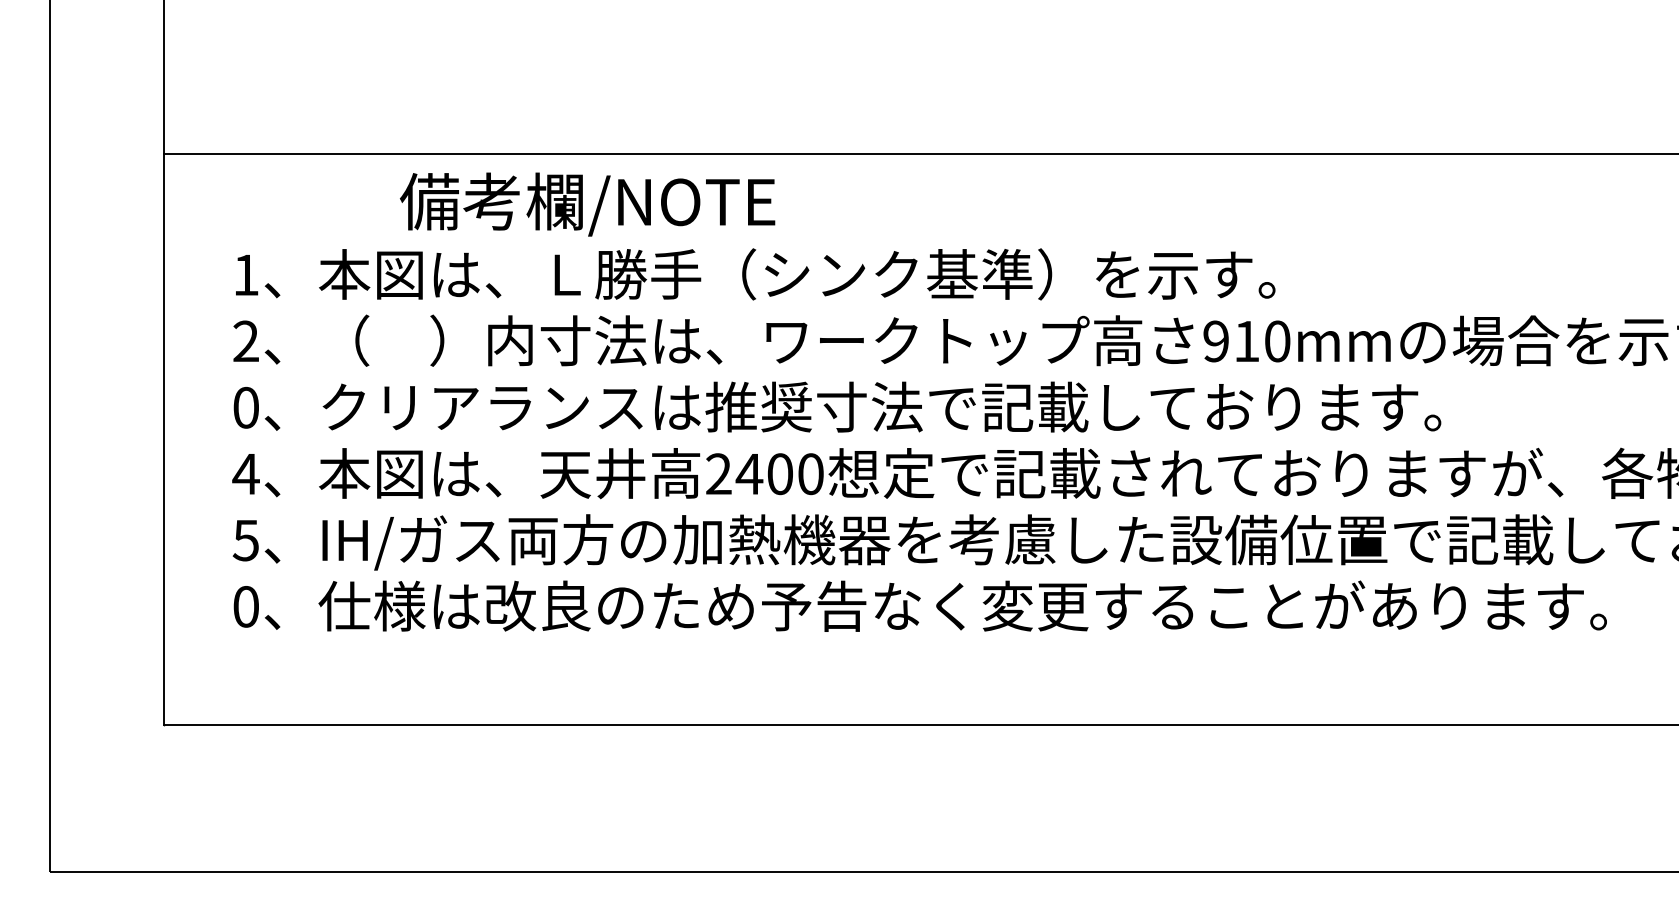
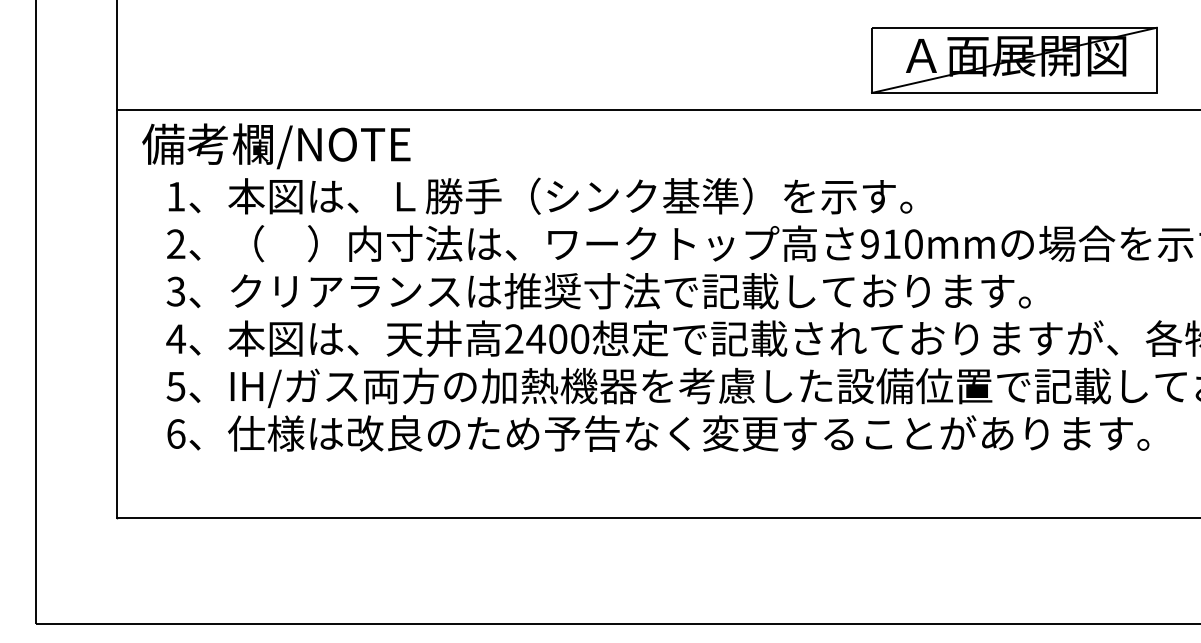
part: (1418, 83) -> (1014, 59), added
text: (587, 204) -> (276, 146), moved
text: (245, 407) -> (175, 291), 0 -> 3
text: (246, 606) -> (176, 433), 0 -> 6

